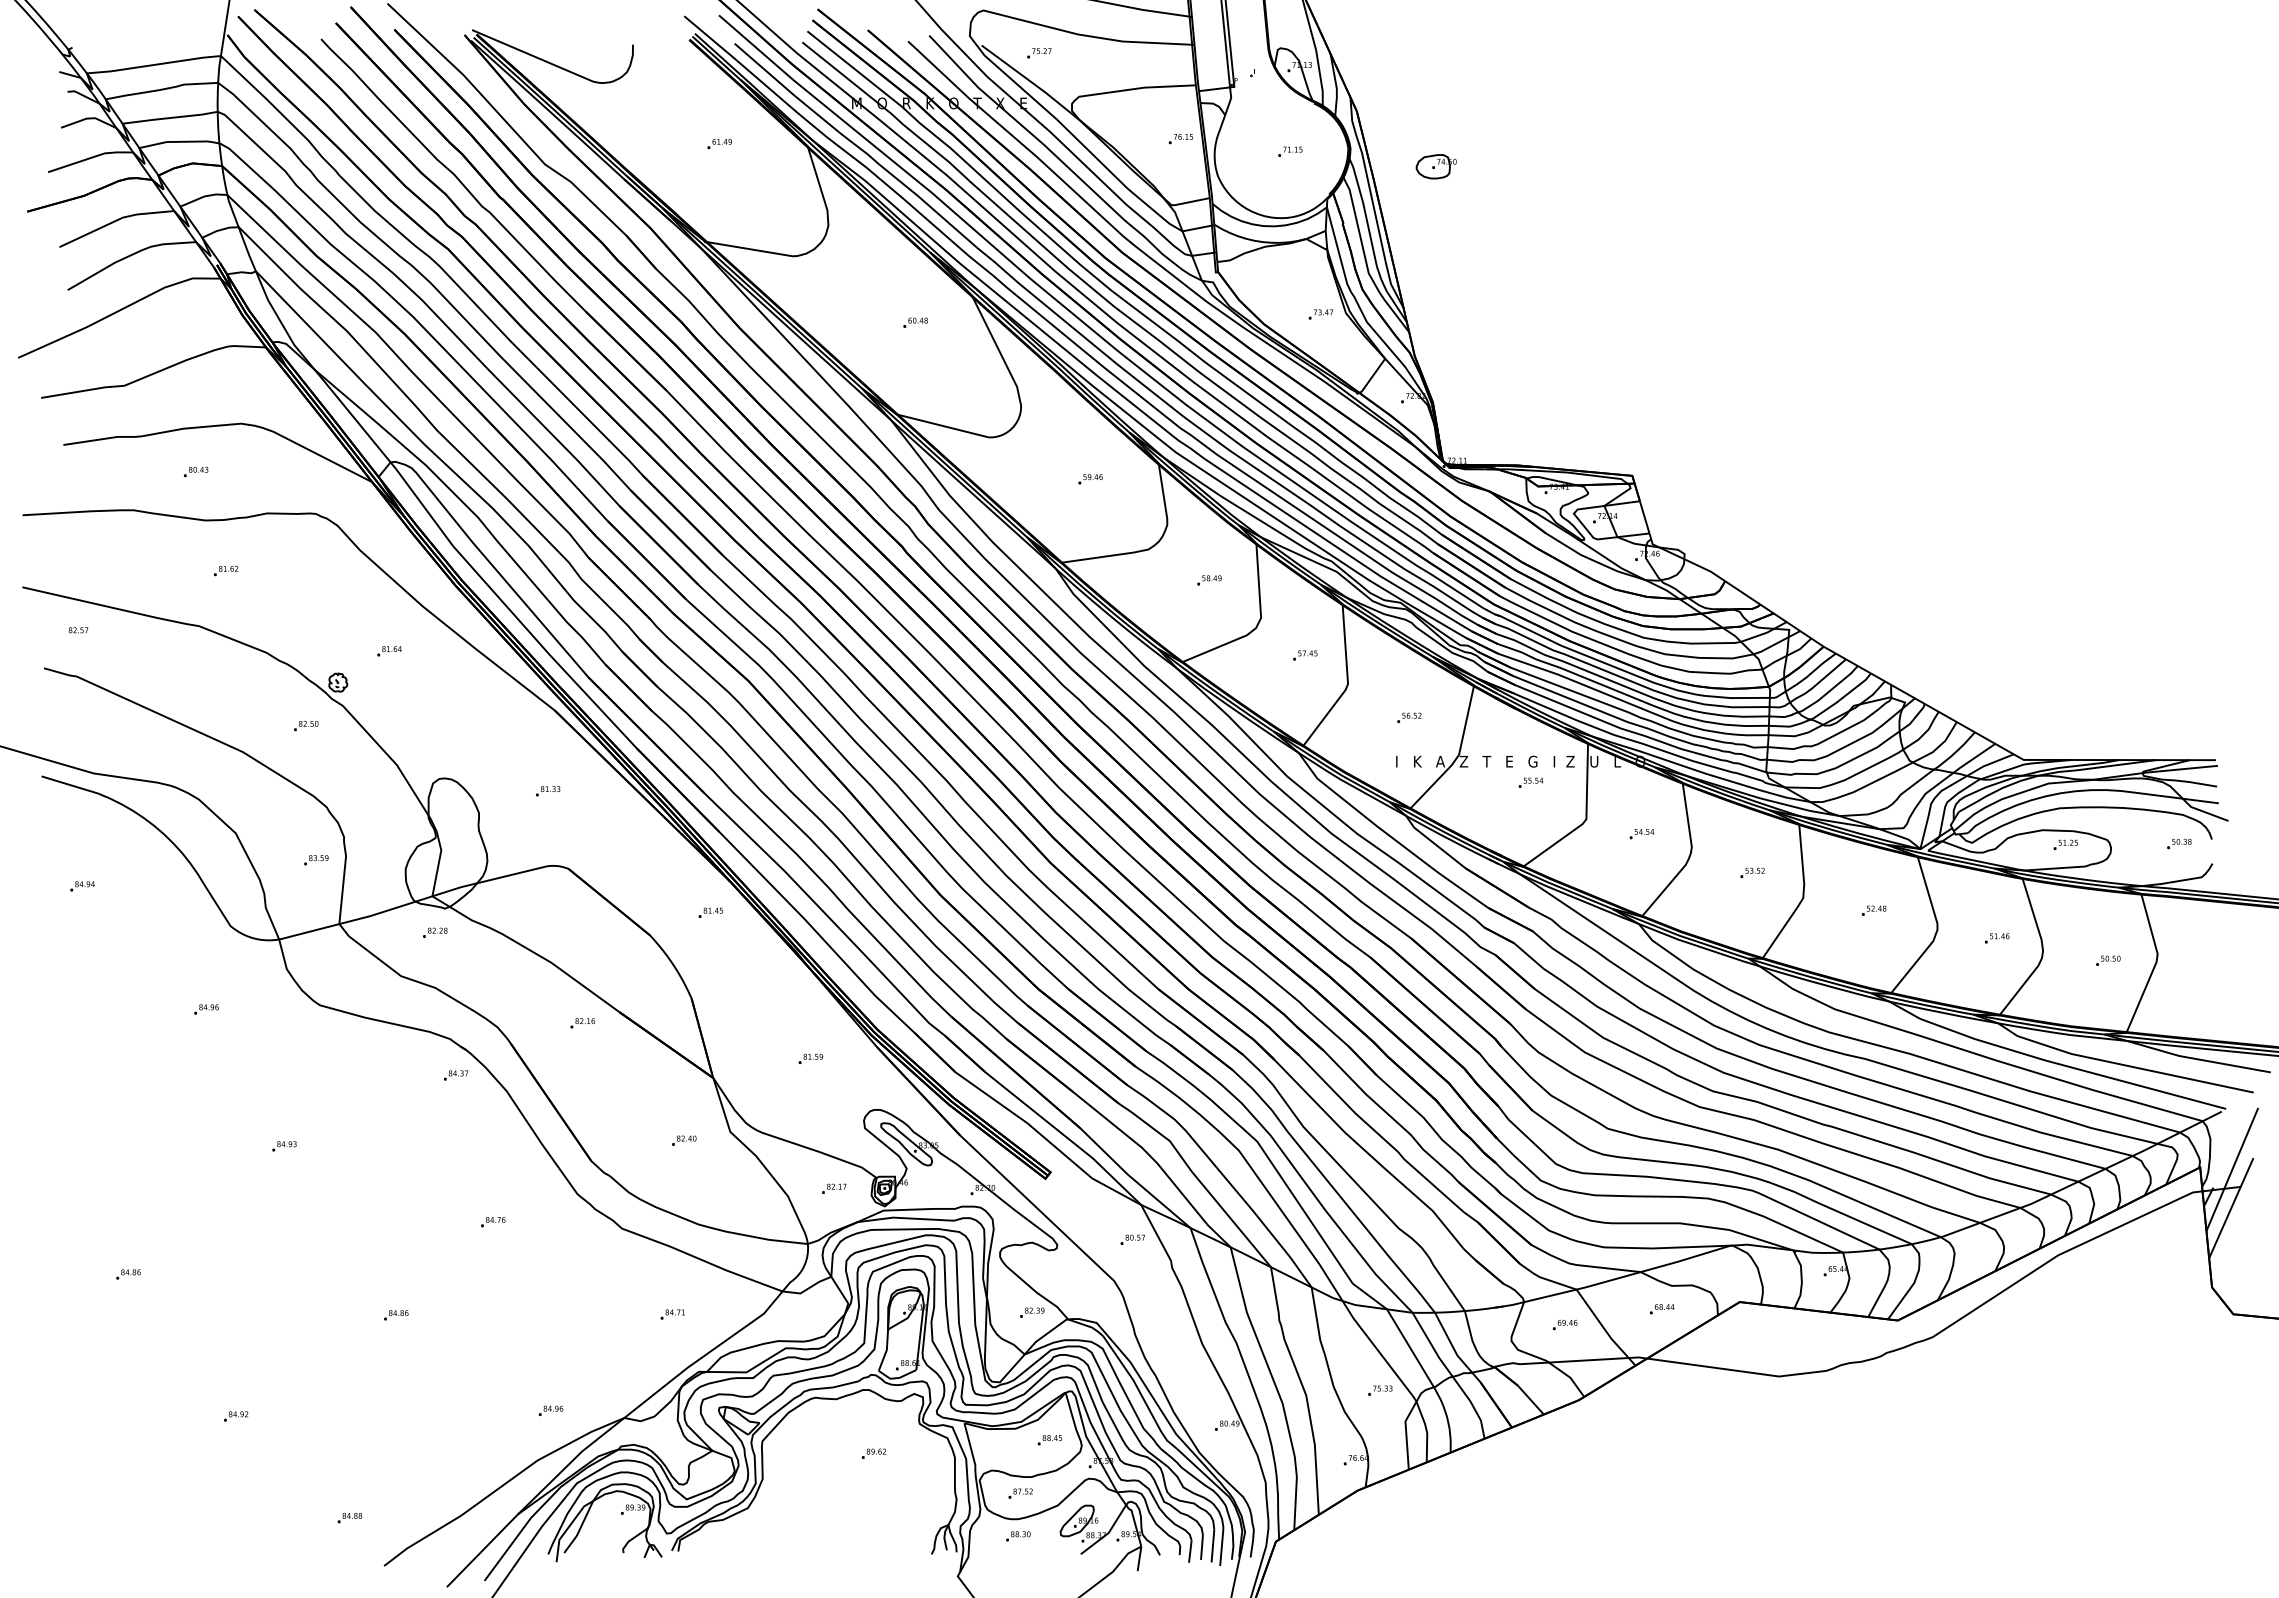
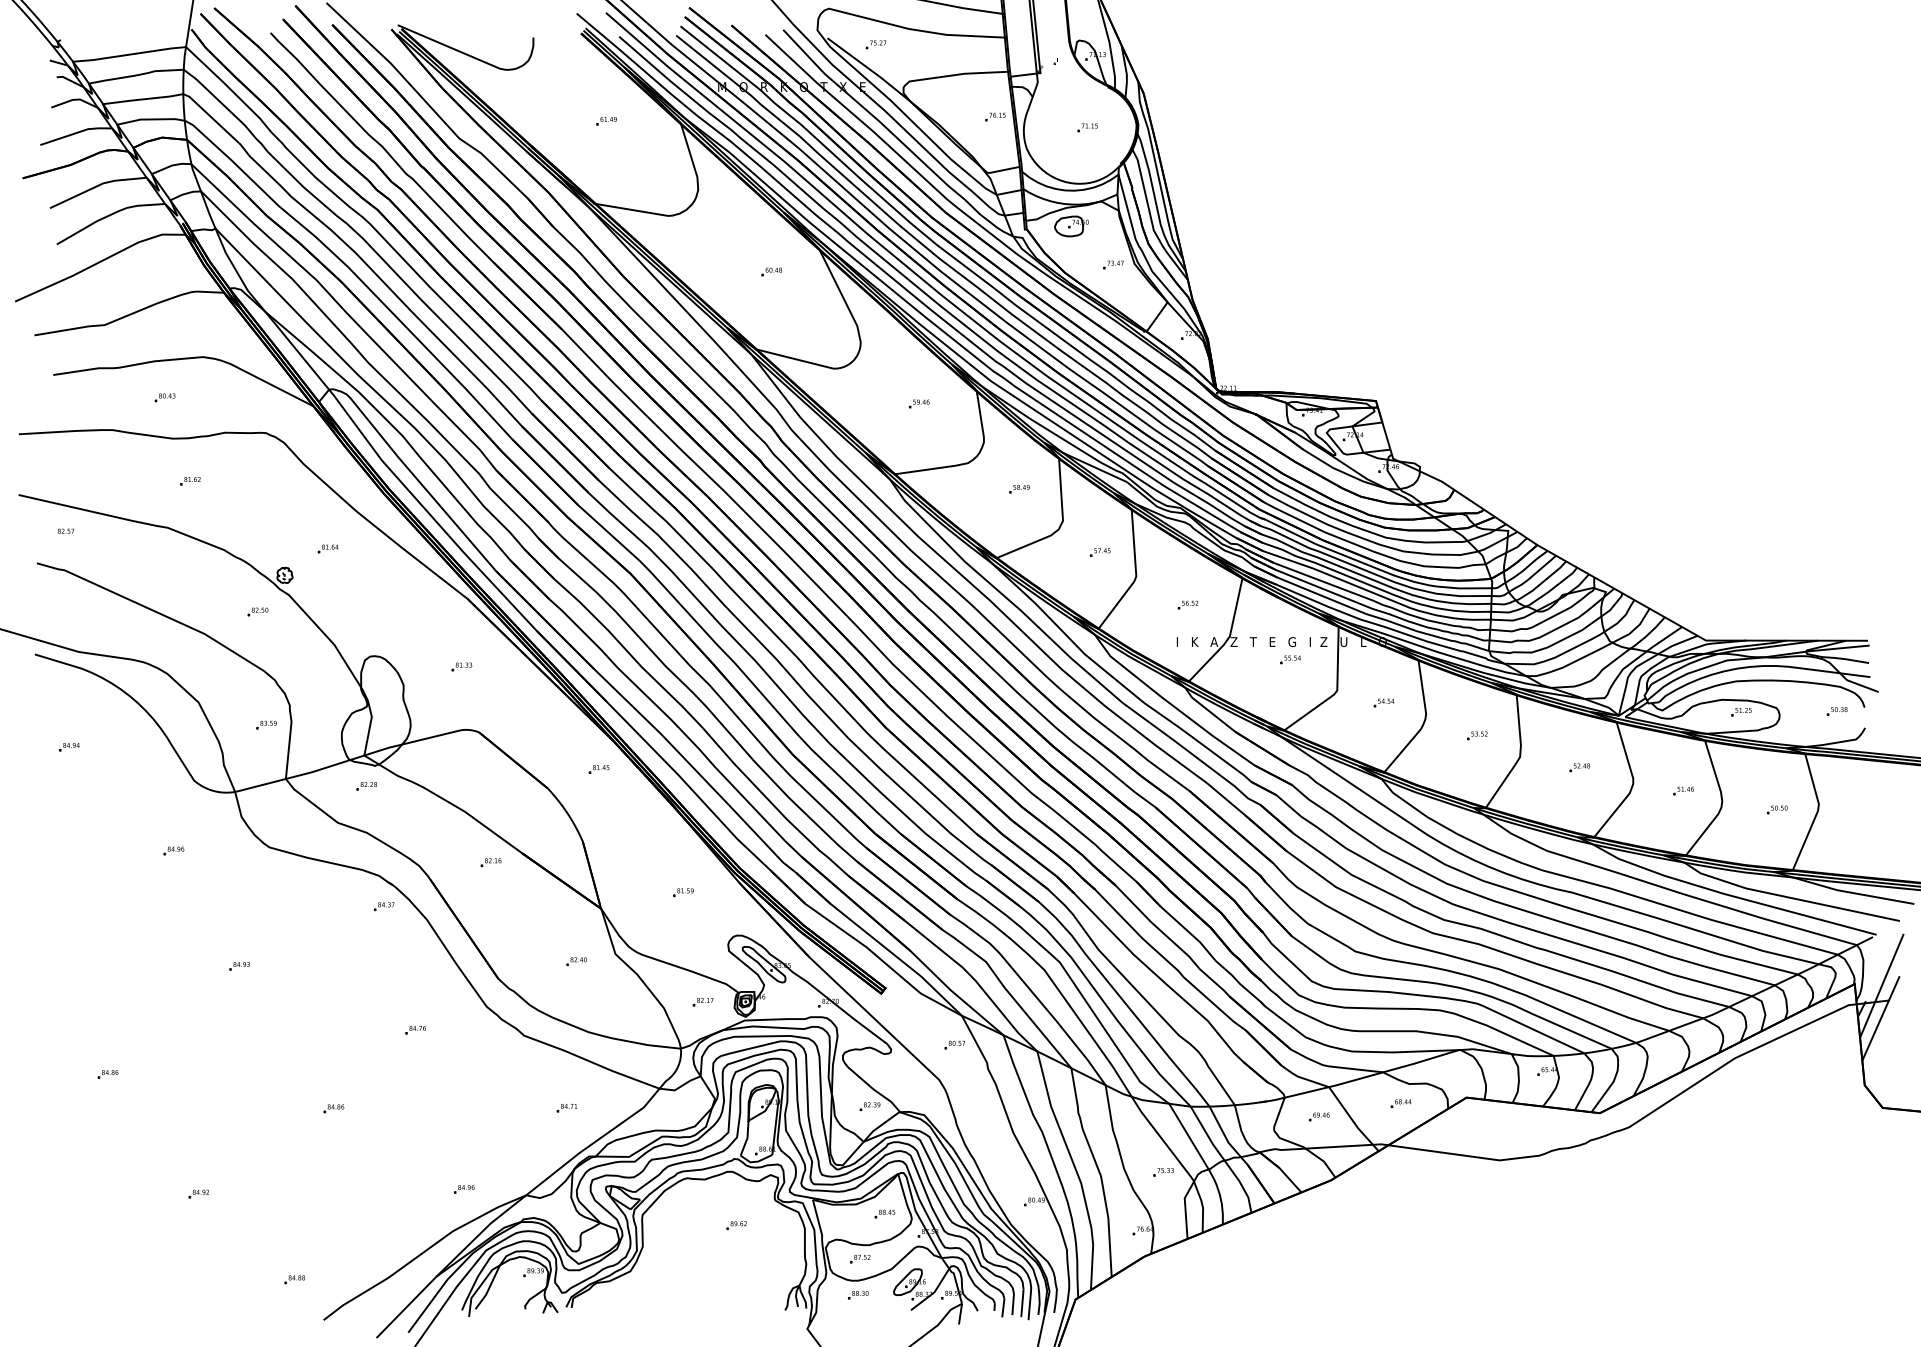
part: (1435, 166) -> (1070, 226), moved

